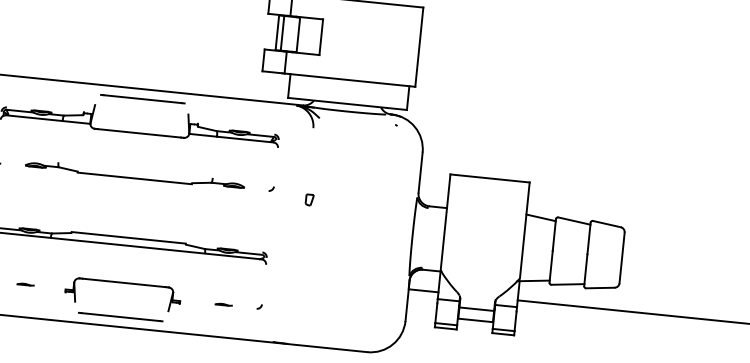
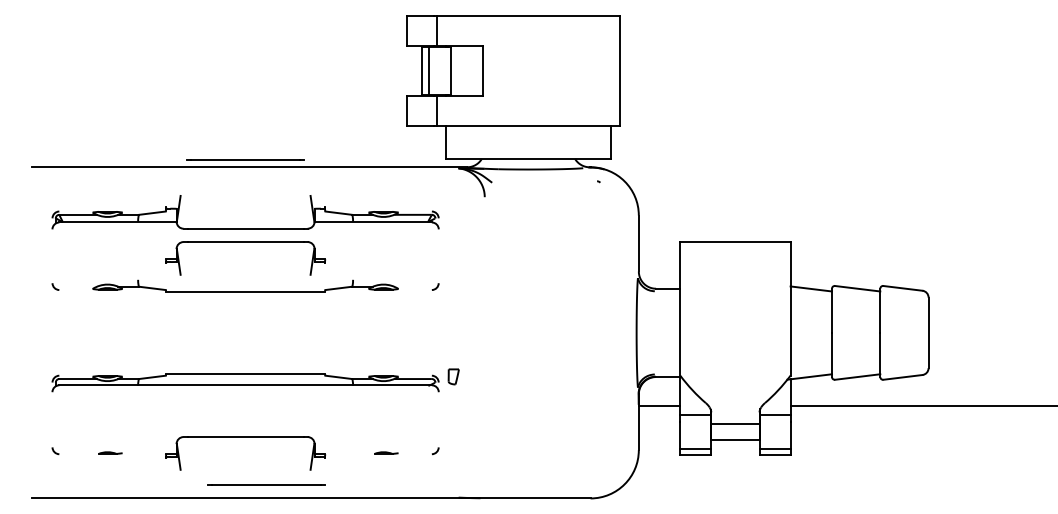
line: (142, 98) -> (245, 159), moved
part: (138, 143) -> (245, 242), added
part: (309, 199) -> (453, 376), moved
line: (120, 316) -> (266, 484), moved

